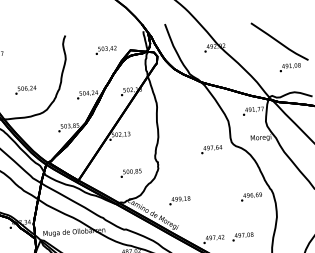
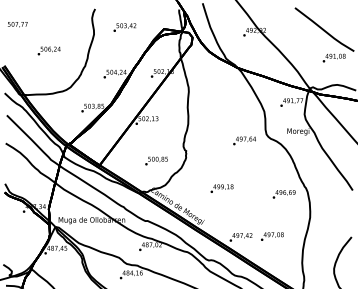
text: (105, 50) -> (124, 27), moved
text: (25, 89) -> (48, 50), moved
text: (179, 200) -> (221, 188), moved

